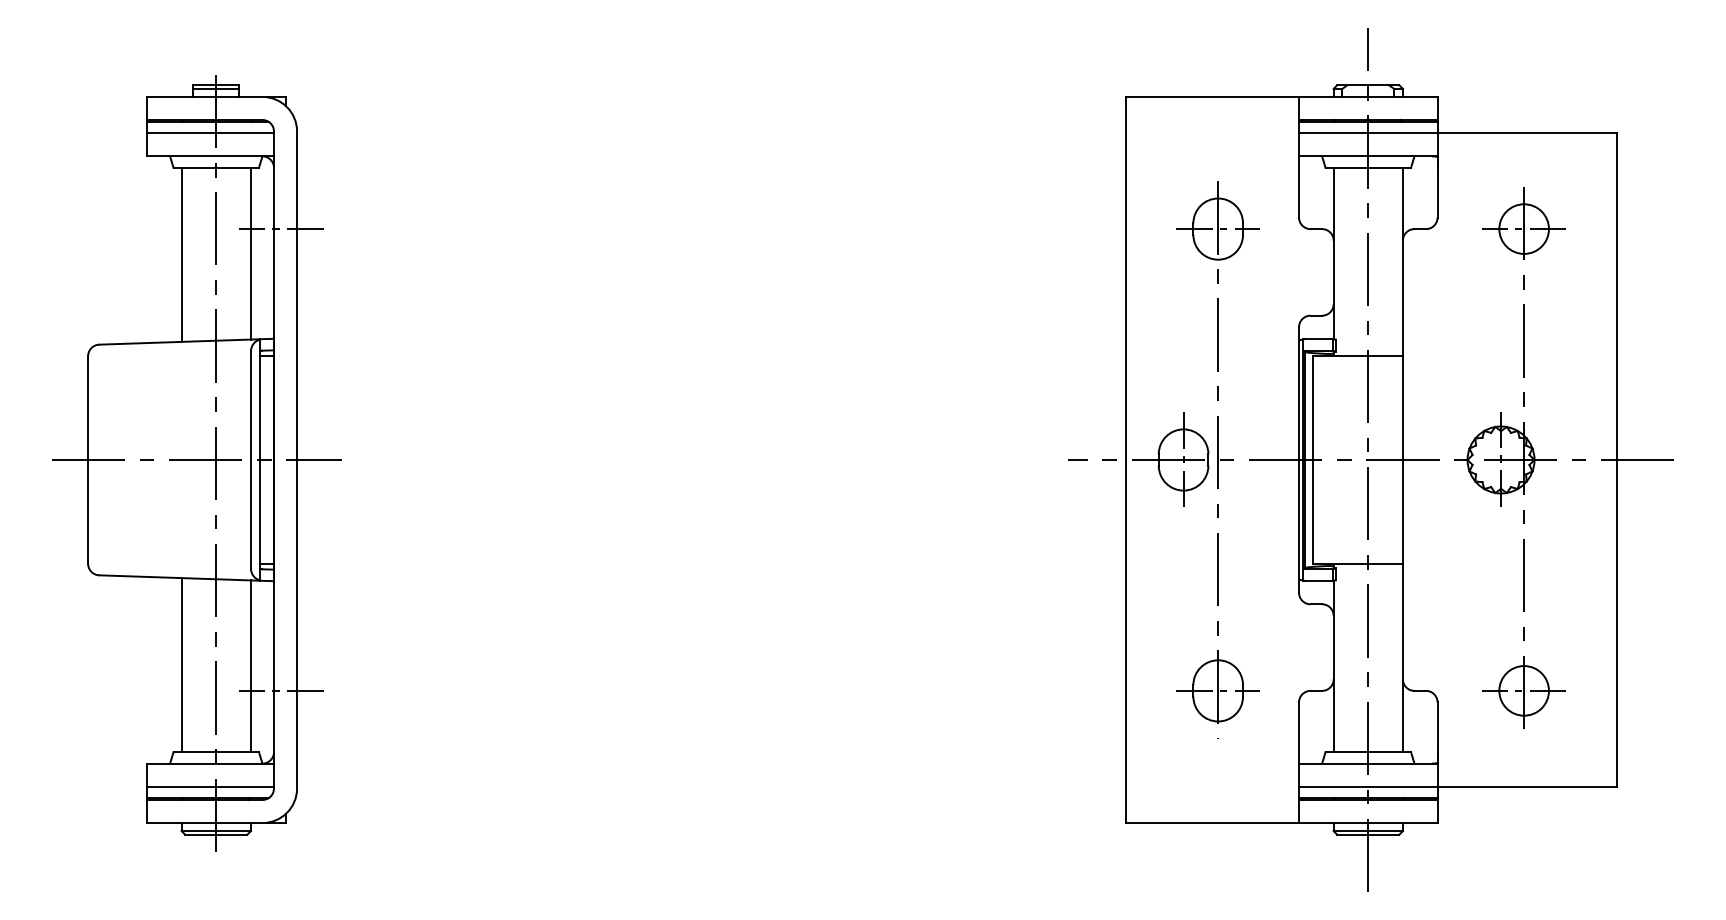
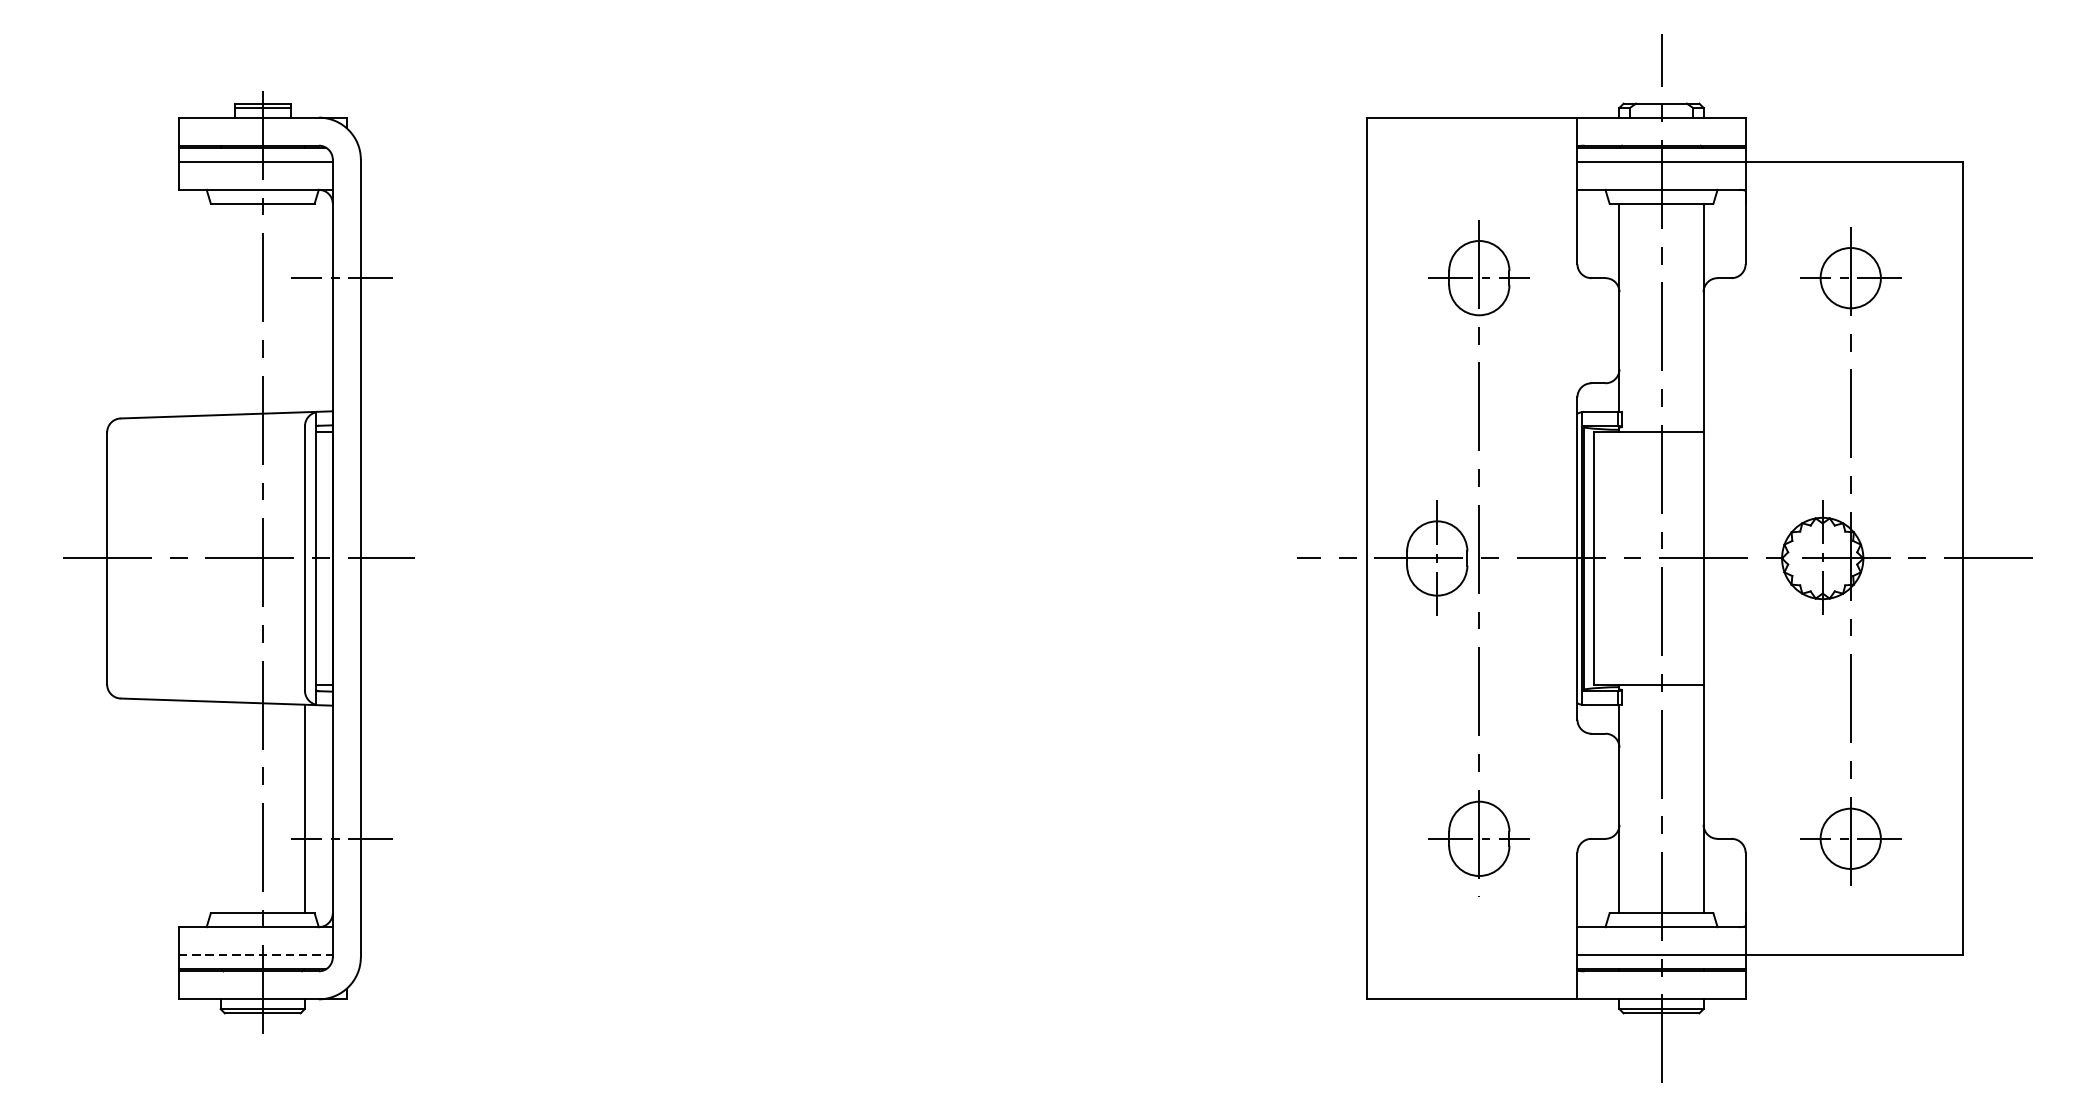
line: (250, 253) -> (304, 307), removed
line: (181, 254) -> (220, 308), removed
line: (181, 665) -> (220, 808), removed
line: (211, 786) -> (256, 954), solid -> dashed

